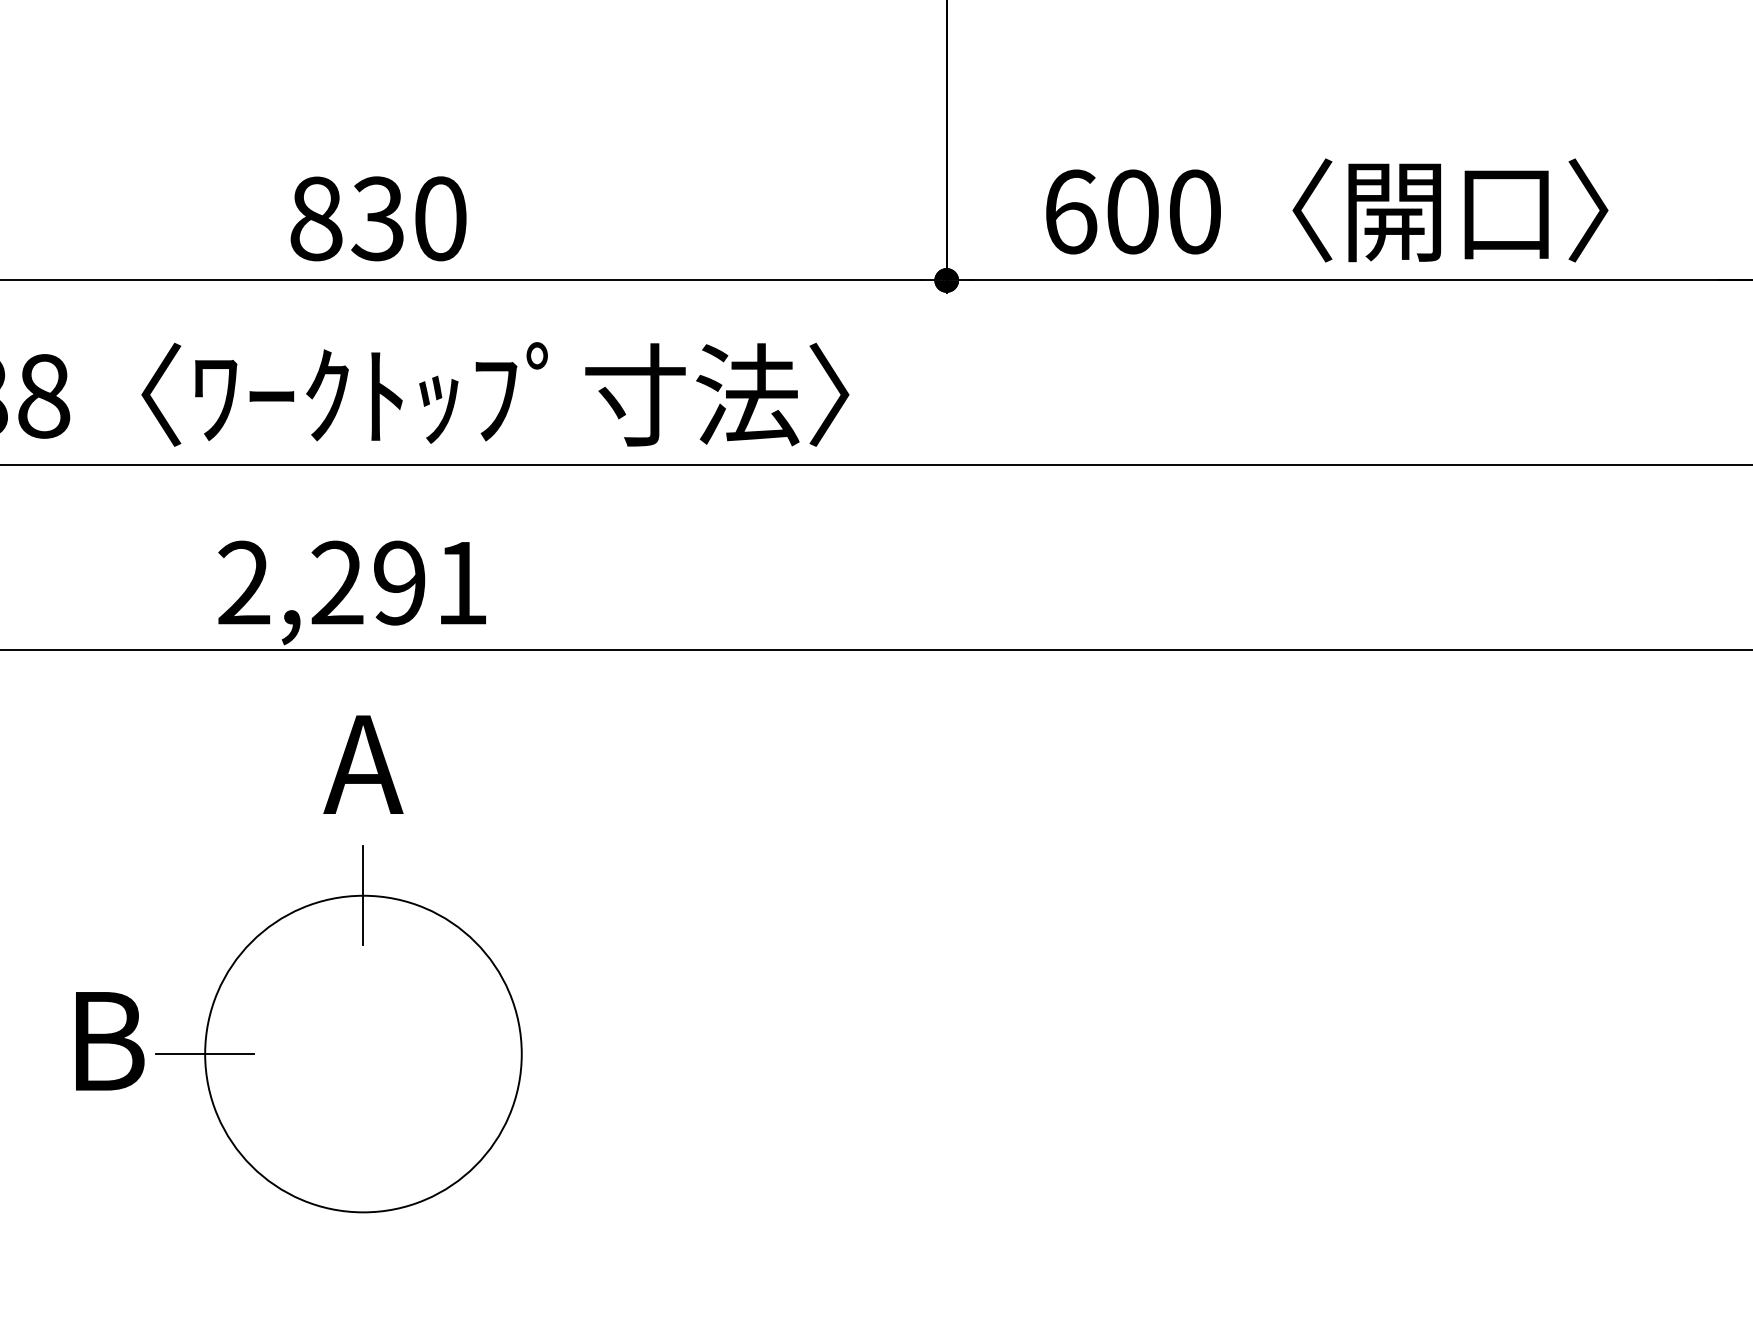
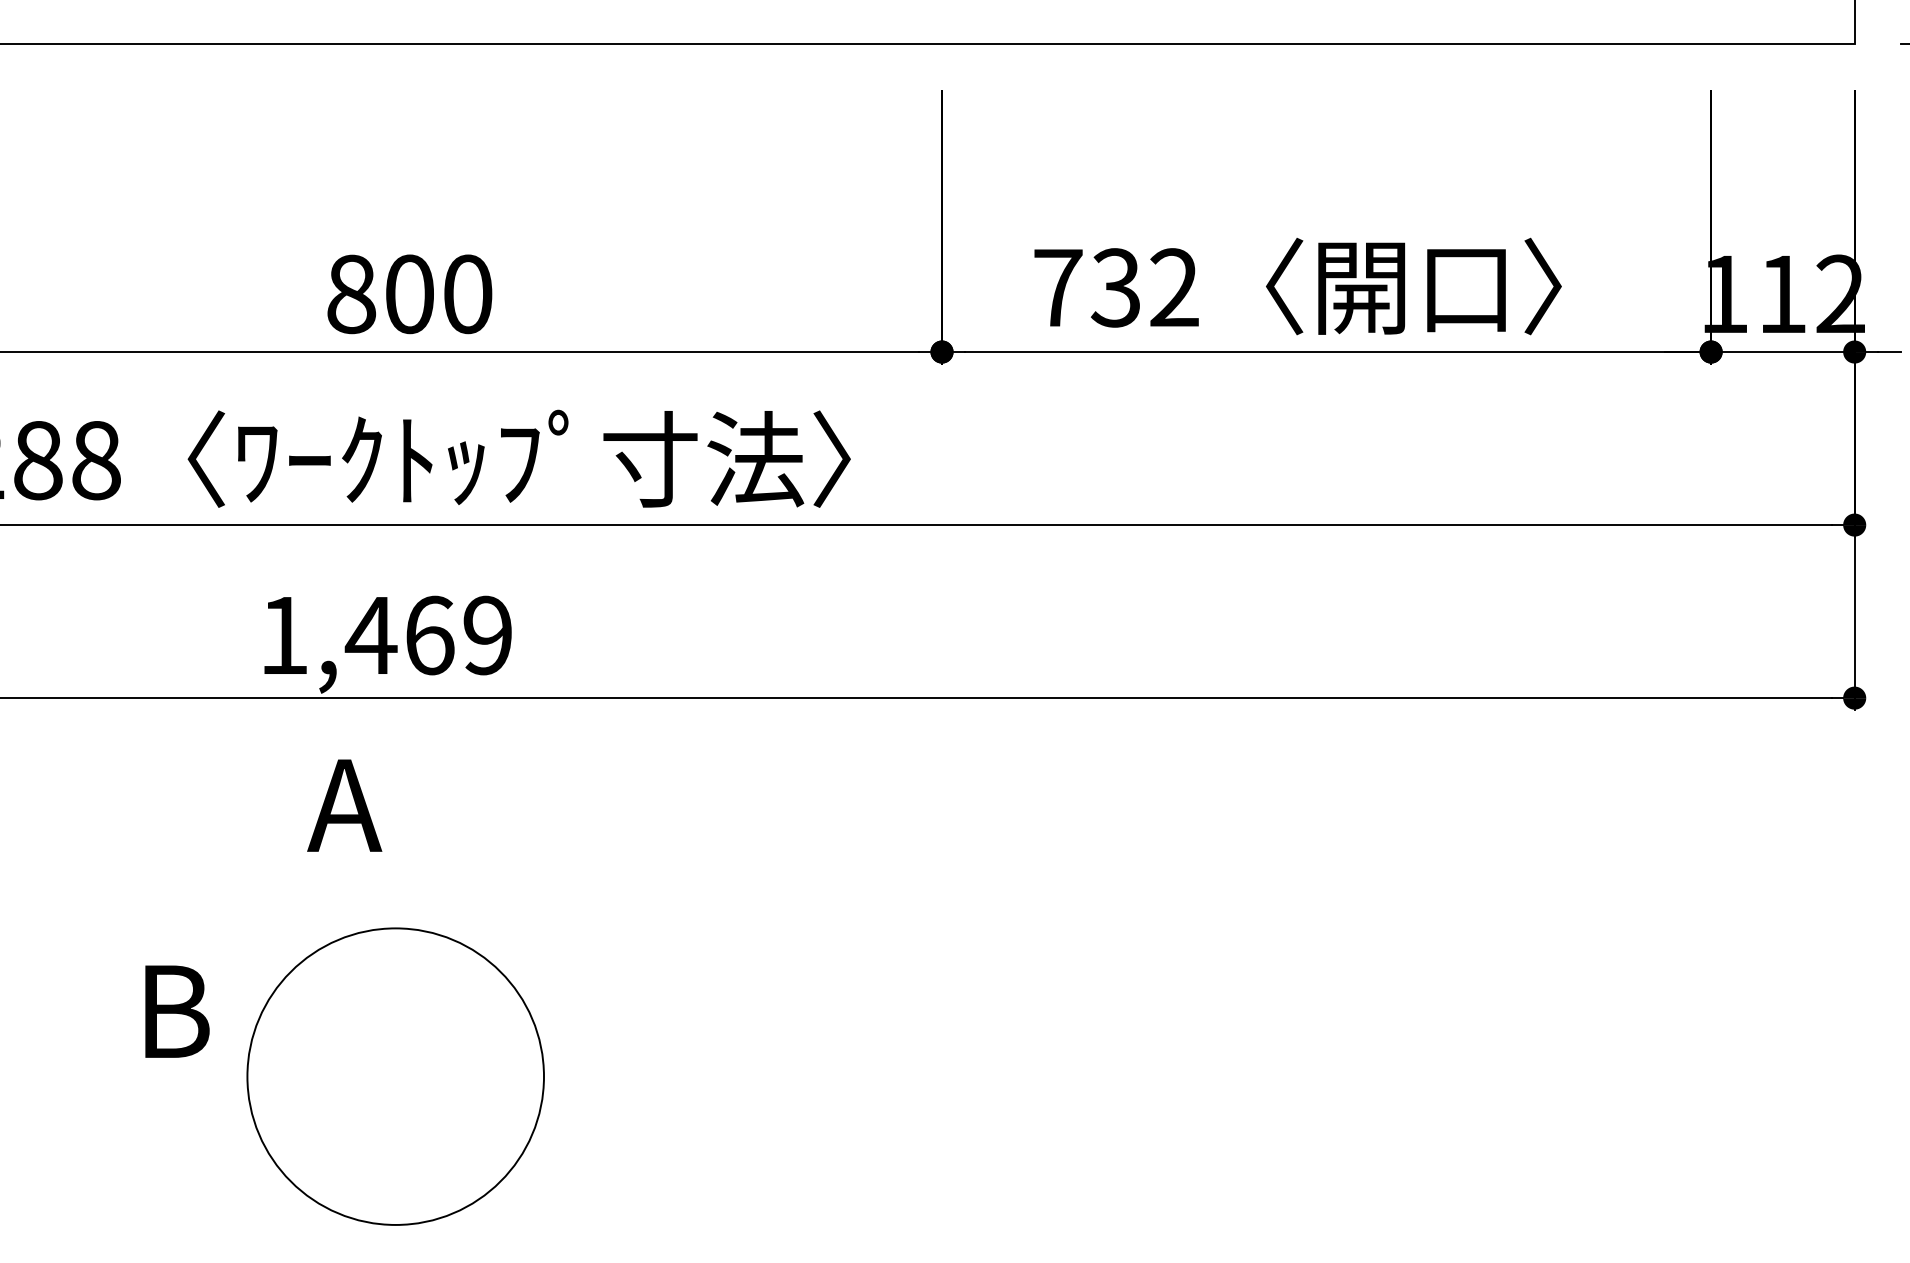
text: (1132, 211) -> (1116, 287), 600 -> 732
text: (377, 219) -> (408, 294), 830 -> 800
text: (352, 583) -> (385, 635), 2,291 -> 1,469
text: (363, 764) -> (344, 805), moved
line: (363, 895) -> (395, 928), removed
text: (110, 1041) -> (177, 1011), moved
line: (205, 1053) -> (247, 1076), removed

